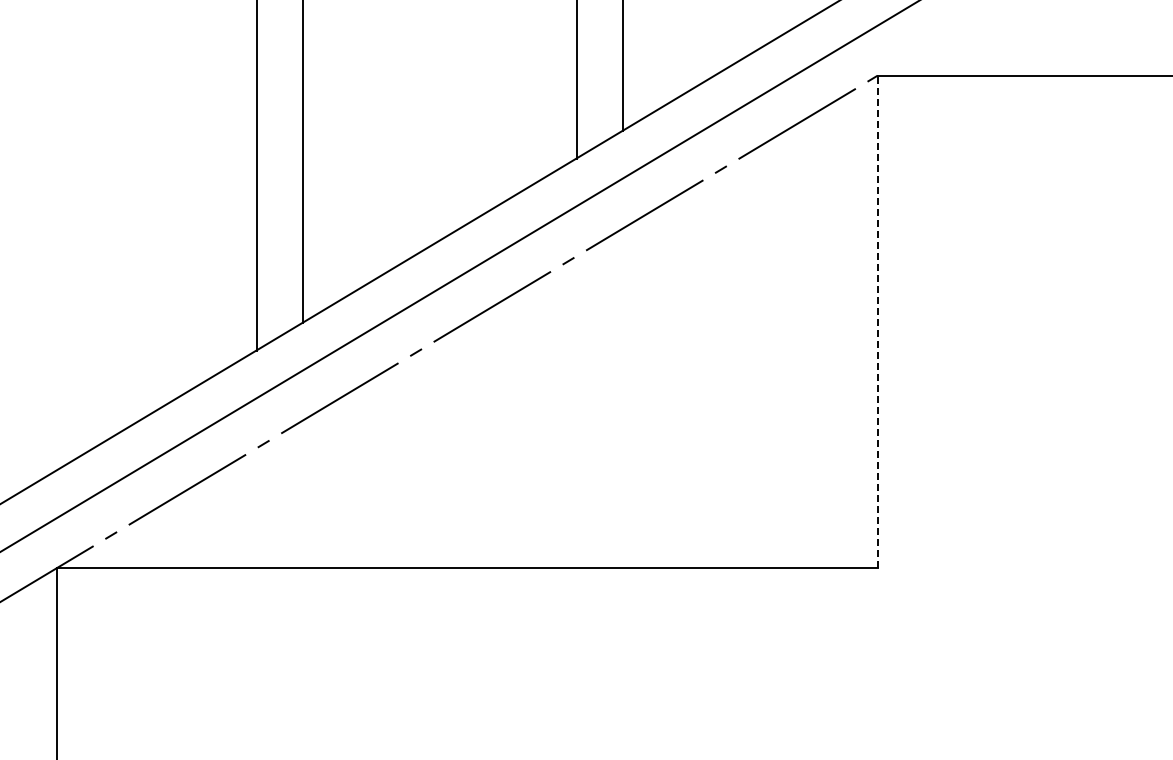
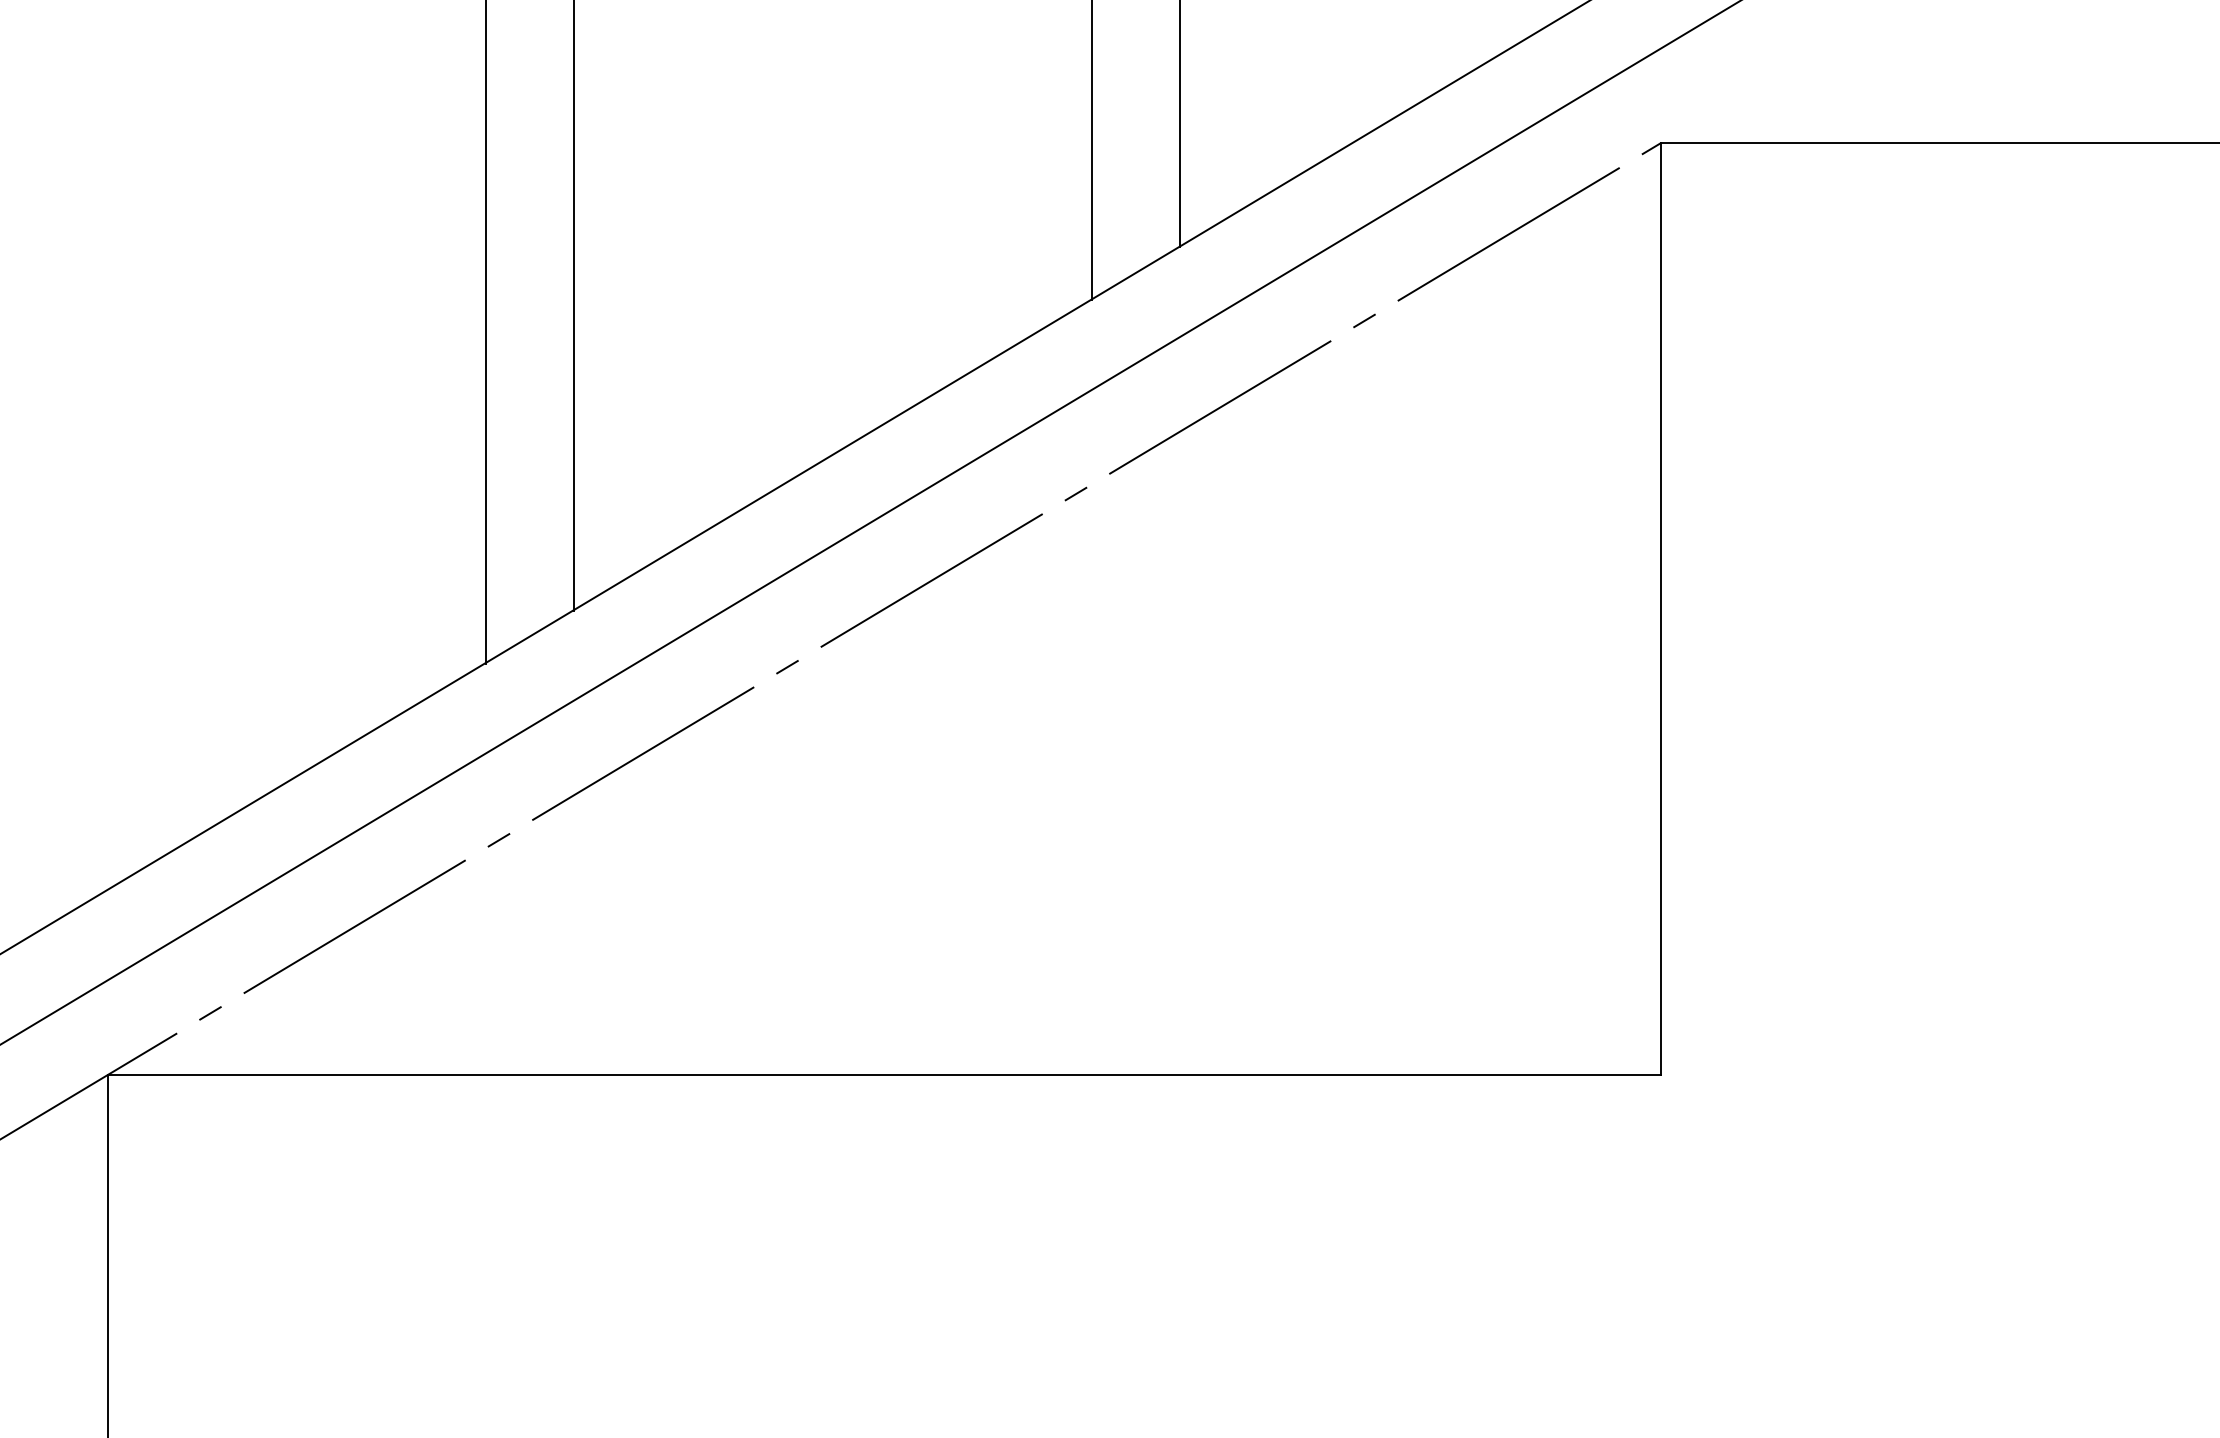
line: (877, 321) -> (1660, 608), dashed -> solid

